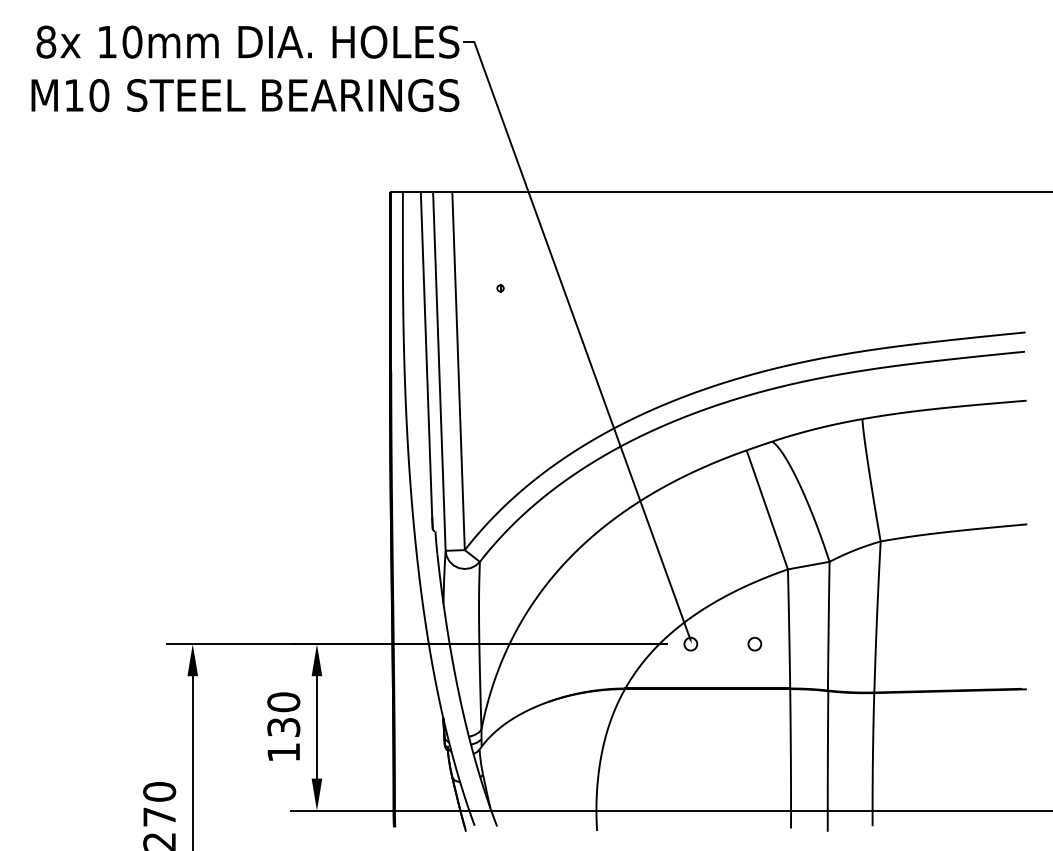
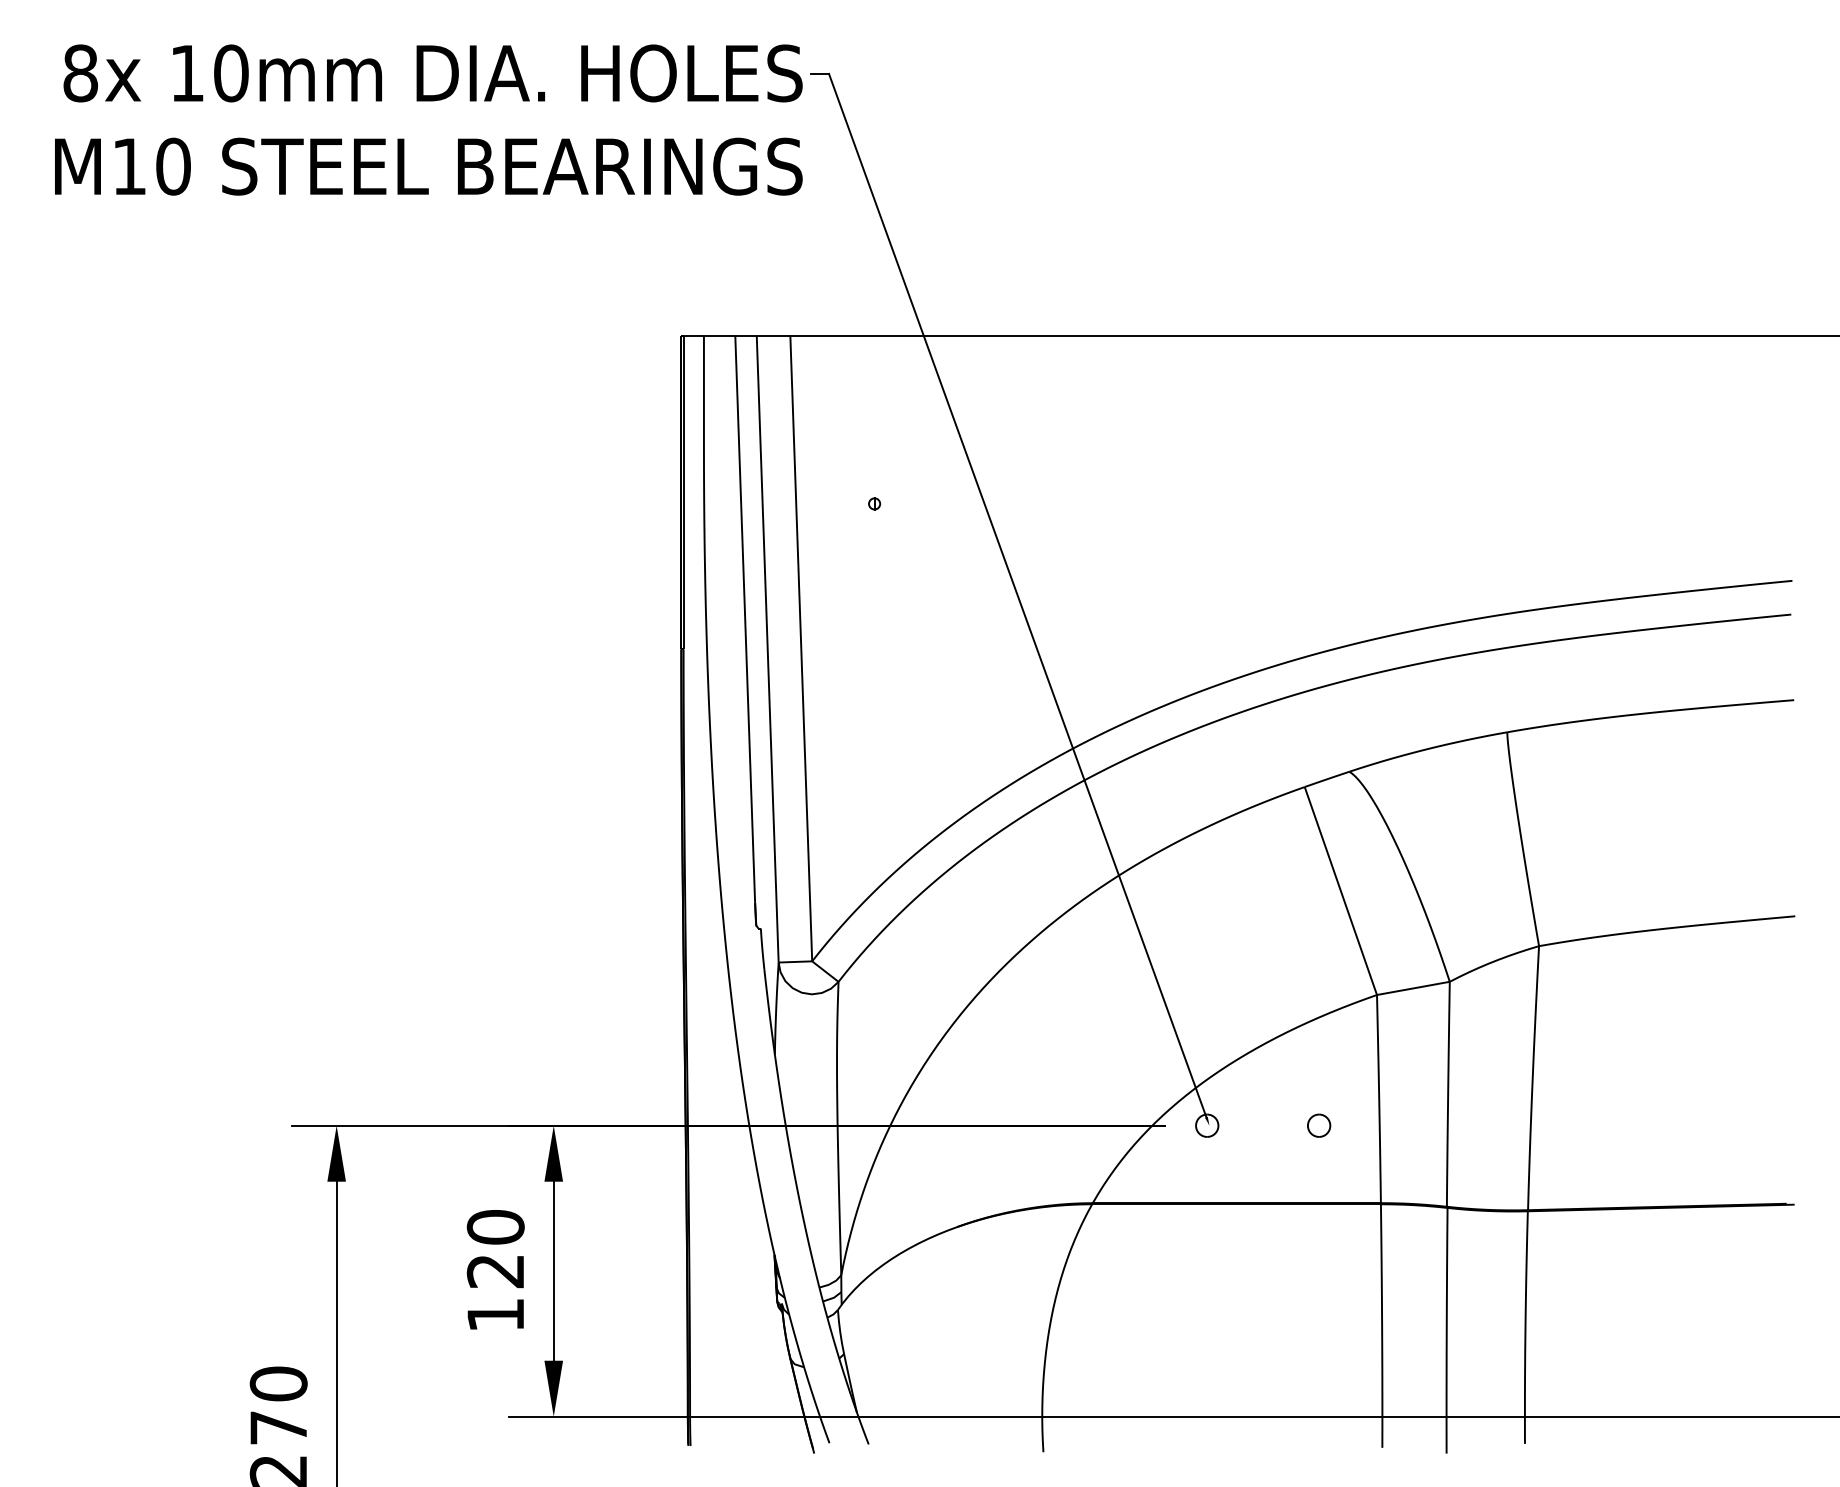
text: (283, 727) -> (495, 1271), 130 -> 120

